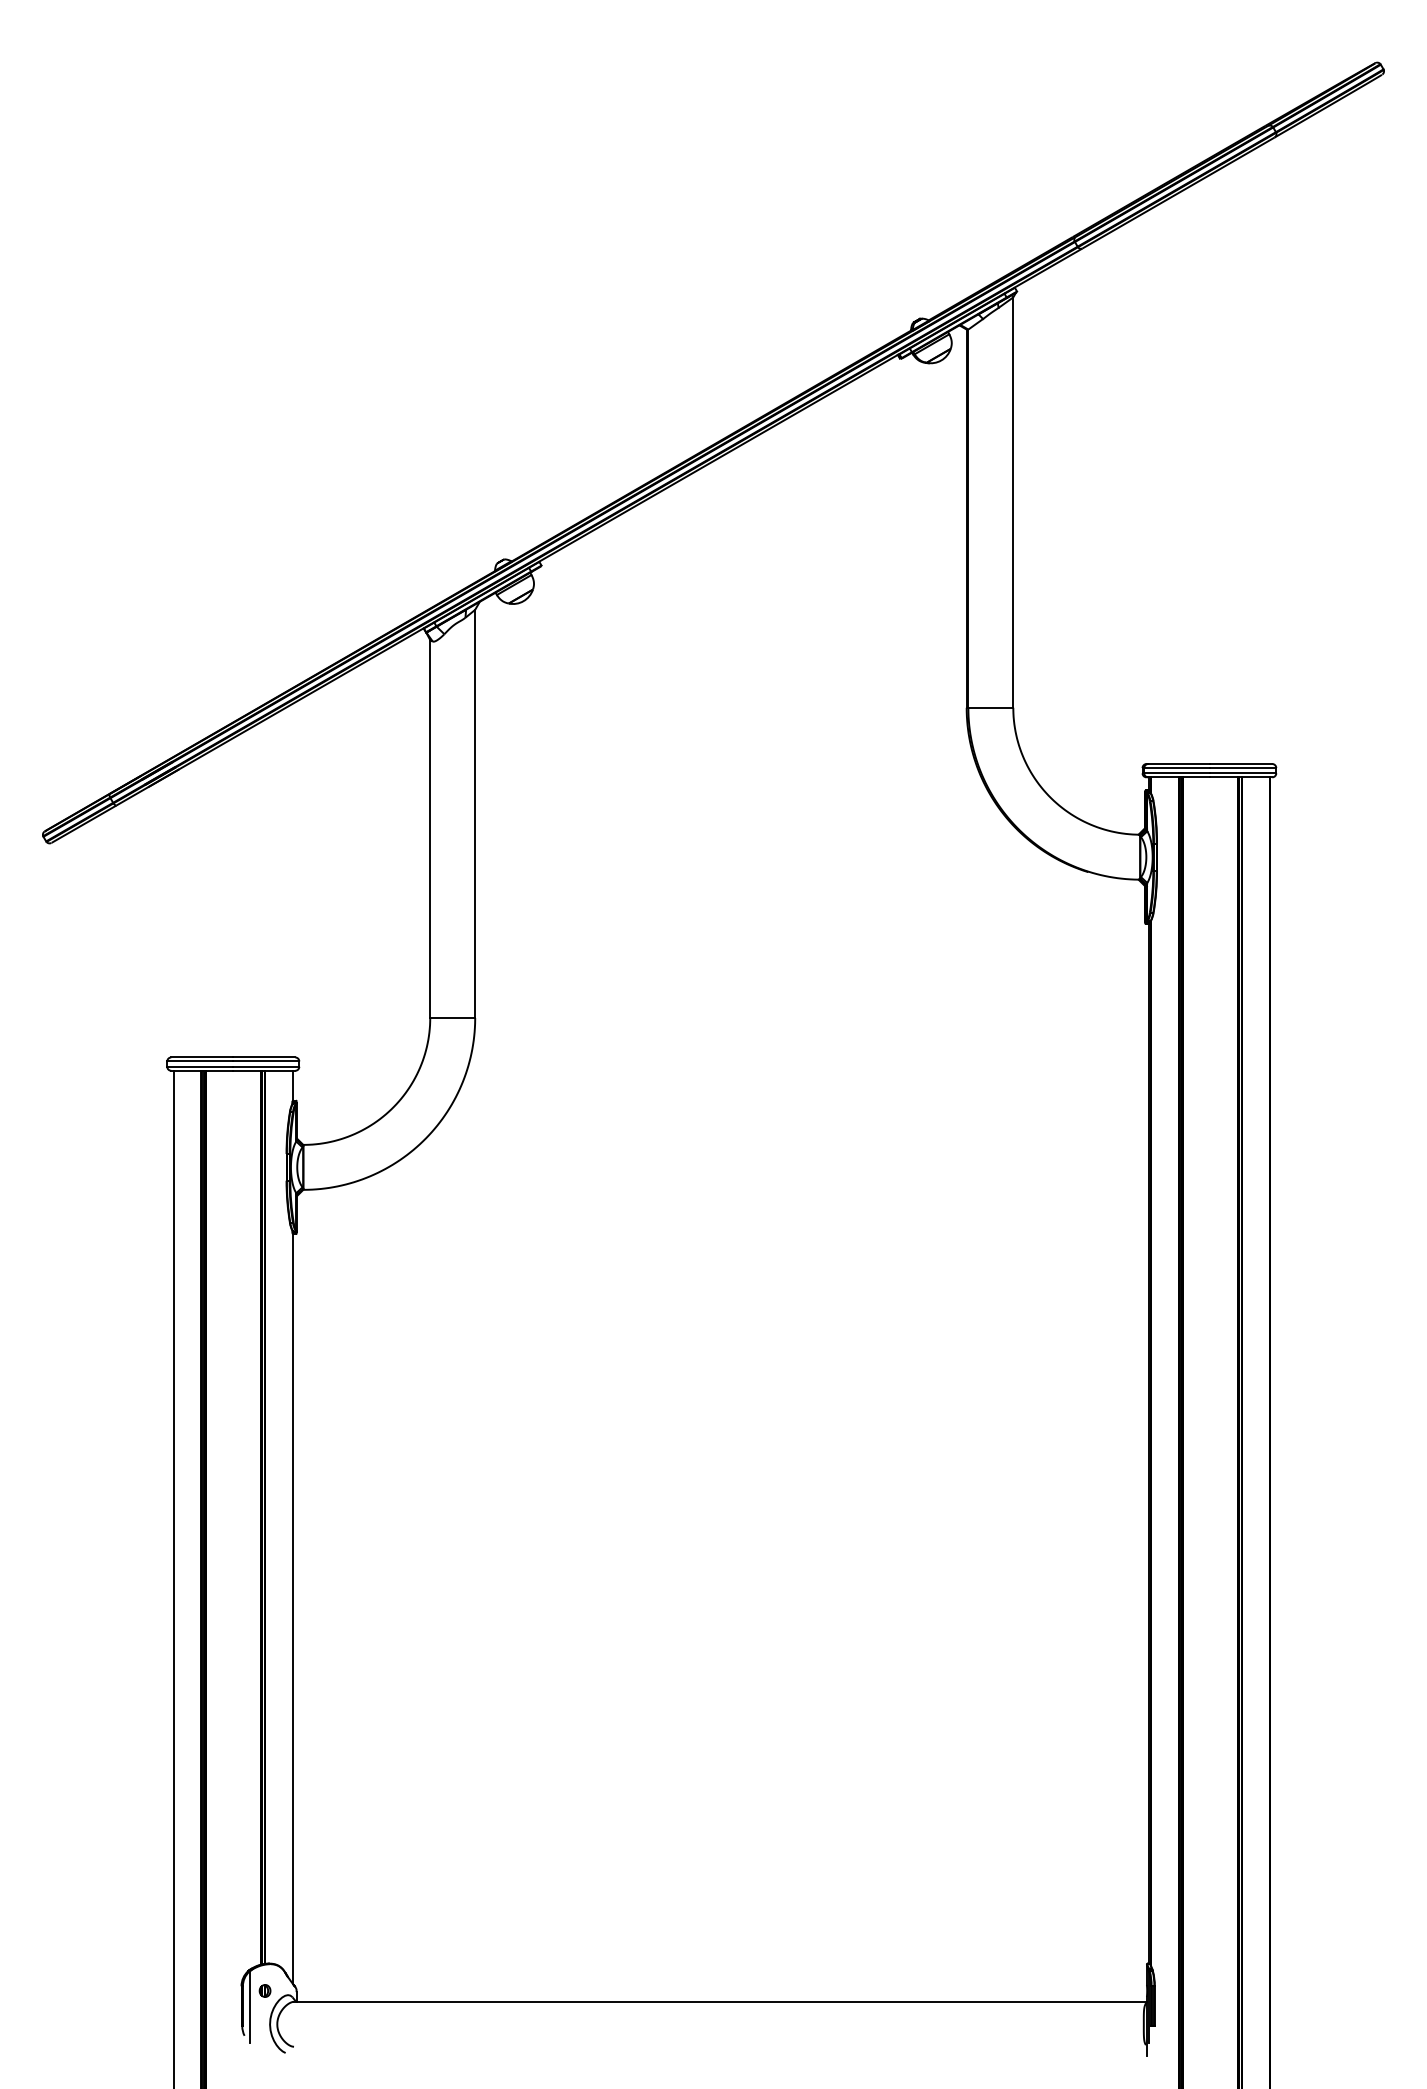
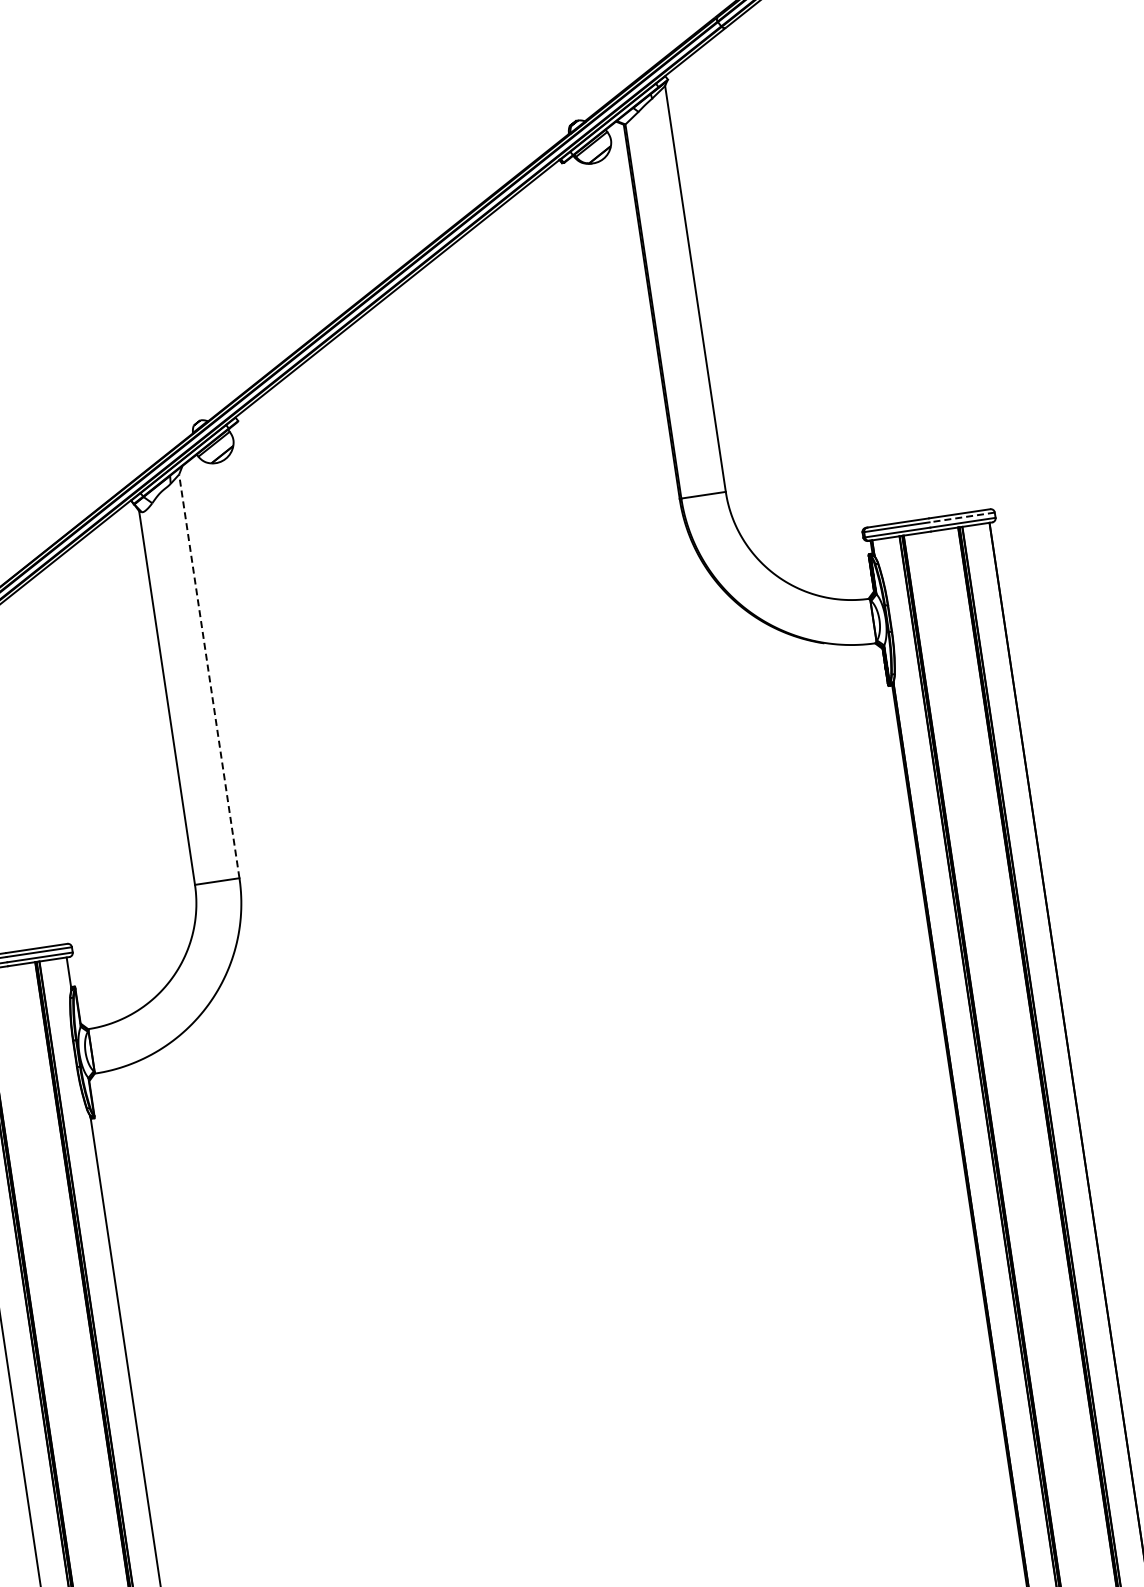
line: (1243, 768) -> (962, 517), solid -> dashed
line: (475, 813) -> (209, 675), solid -> dashed

